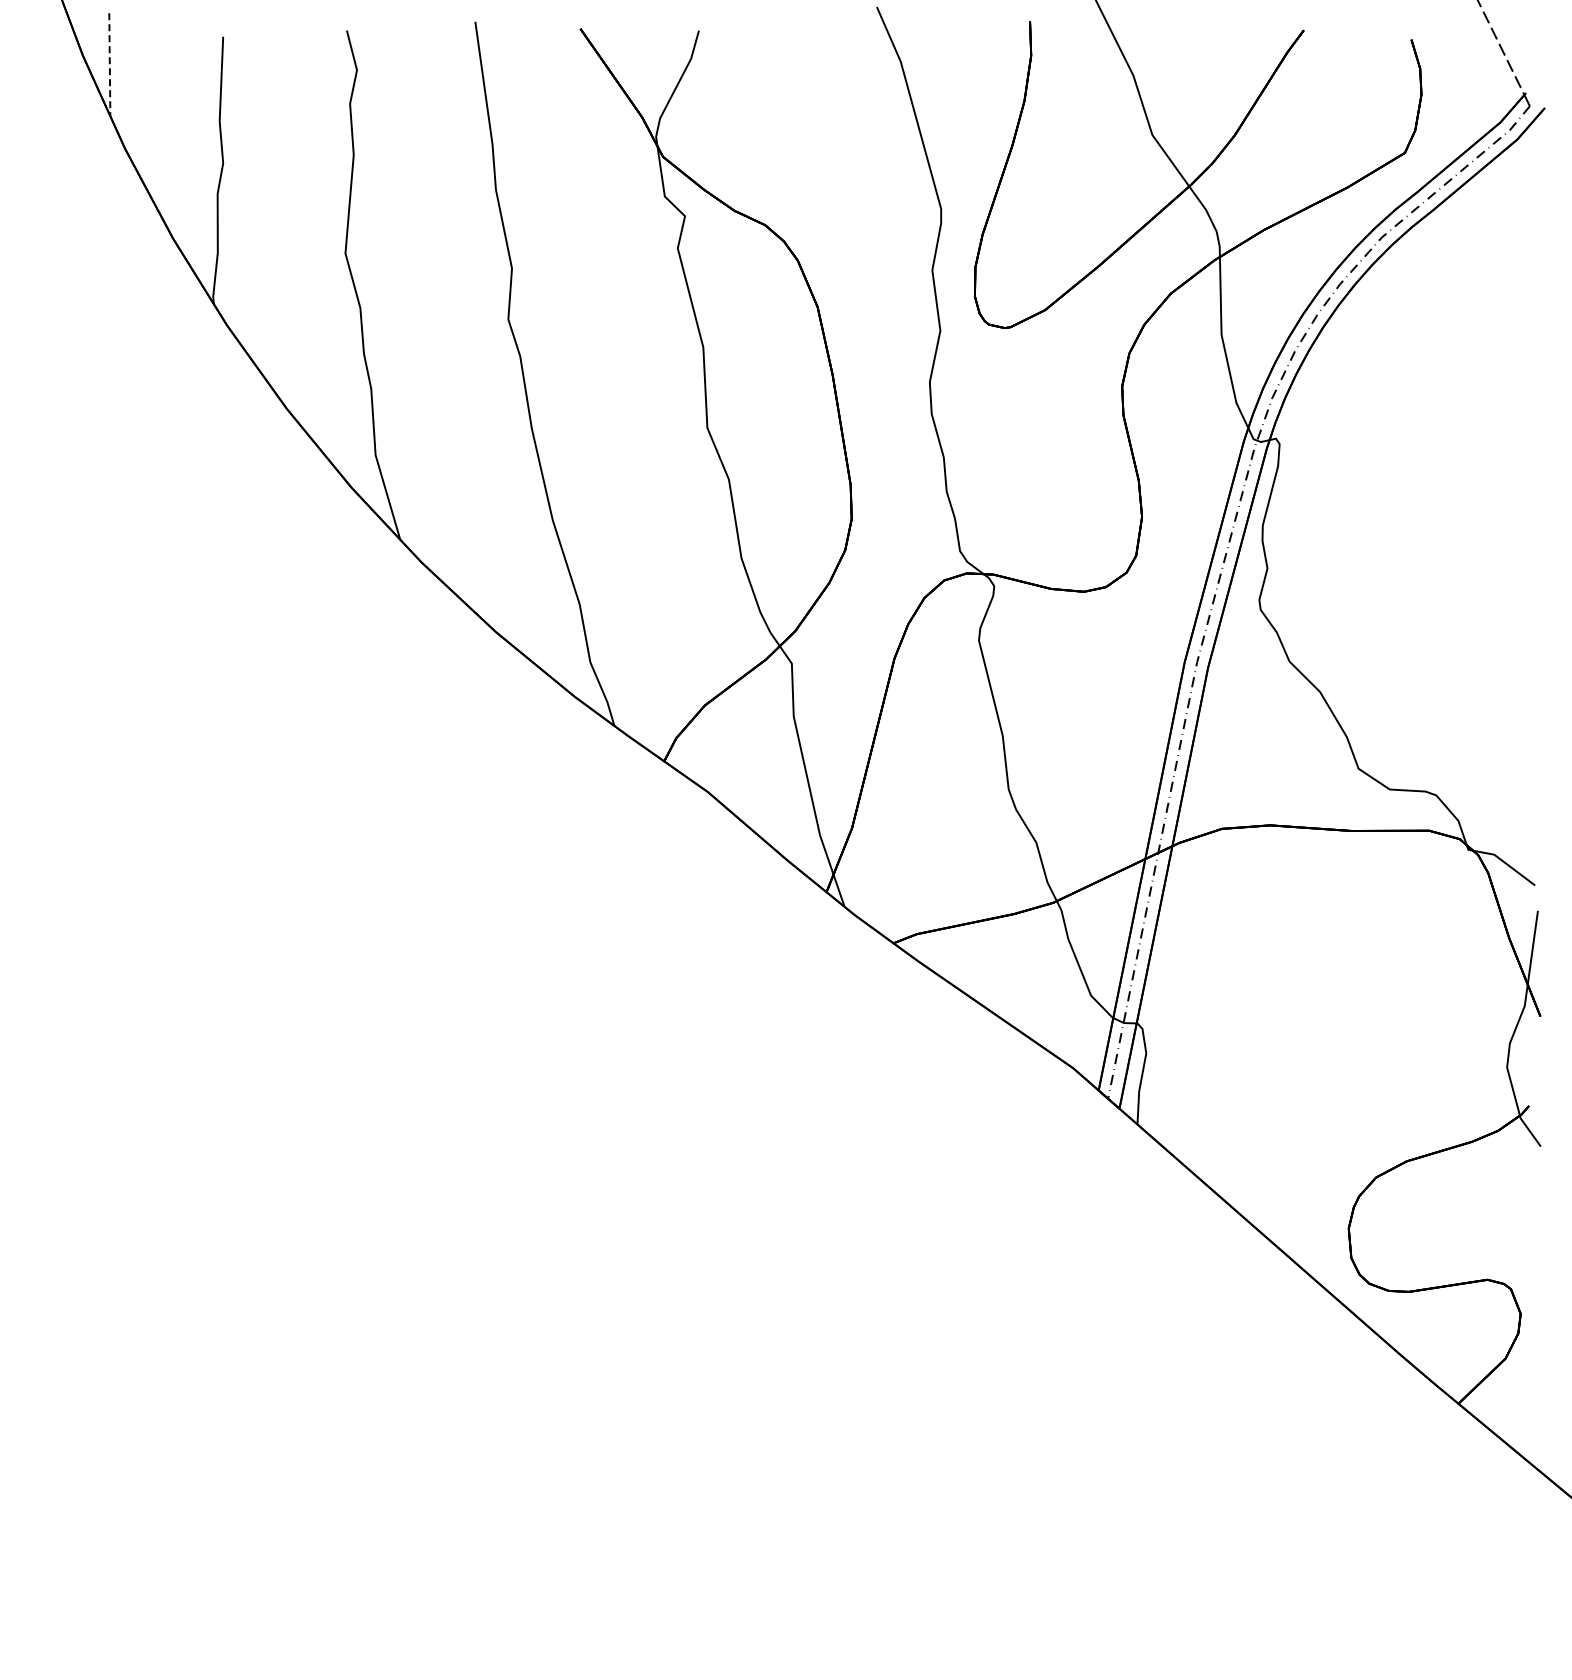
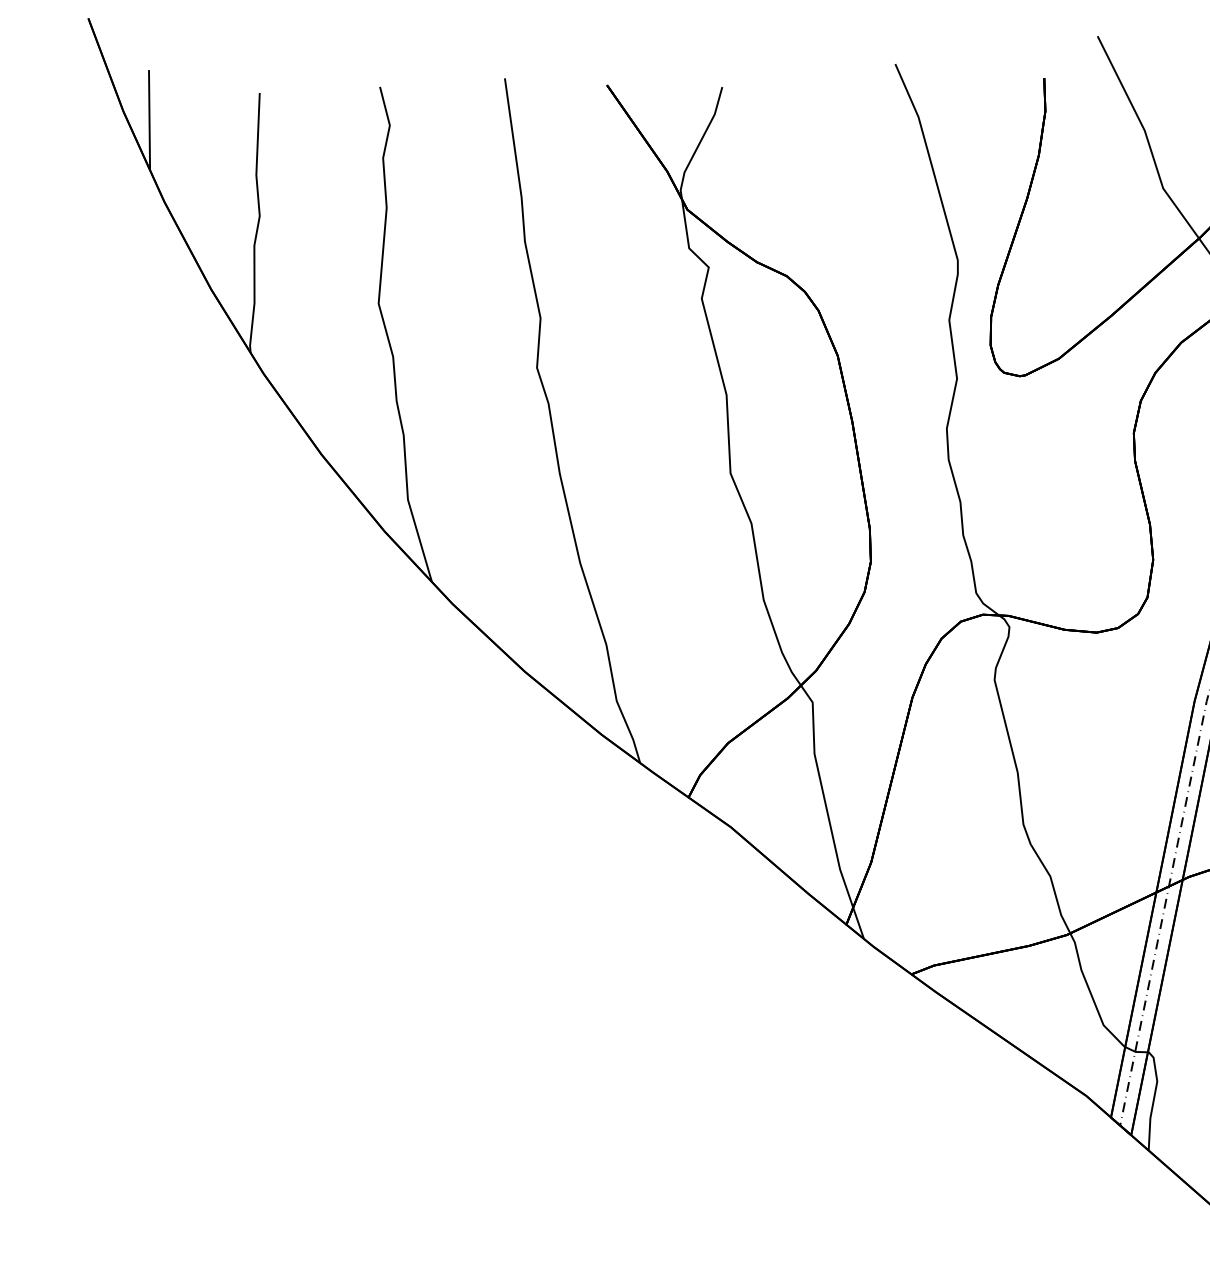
line: (109, 64) -> (149, 119), dashed -> solid

